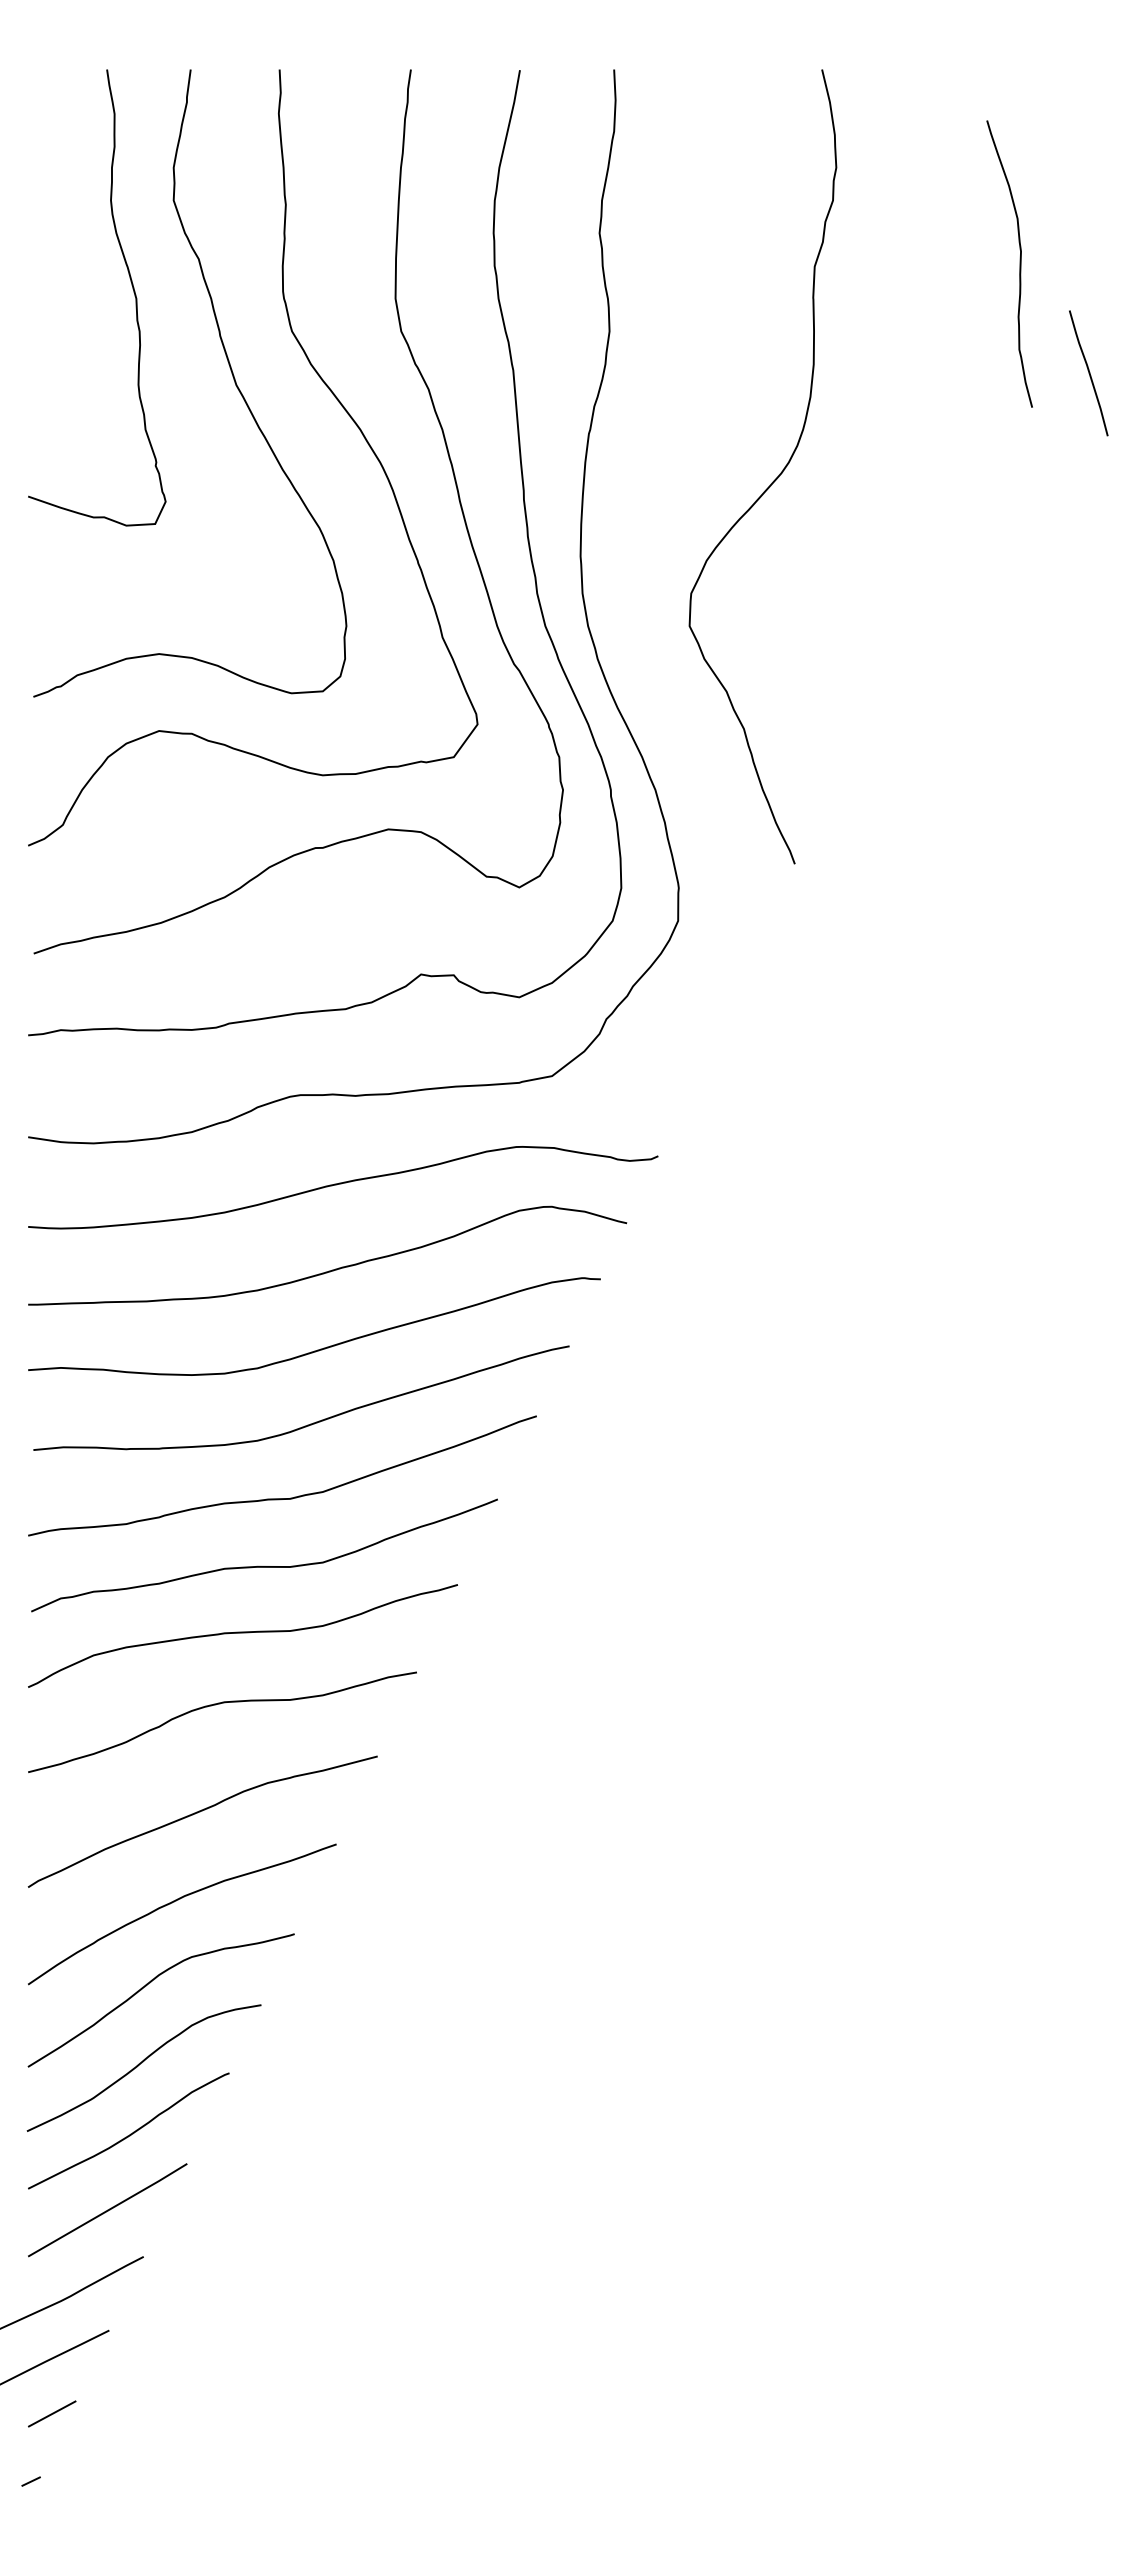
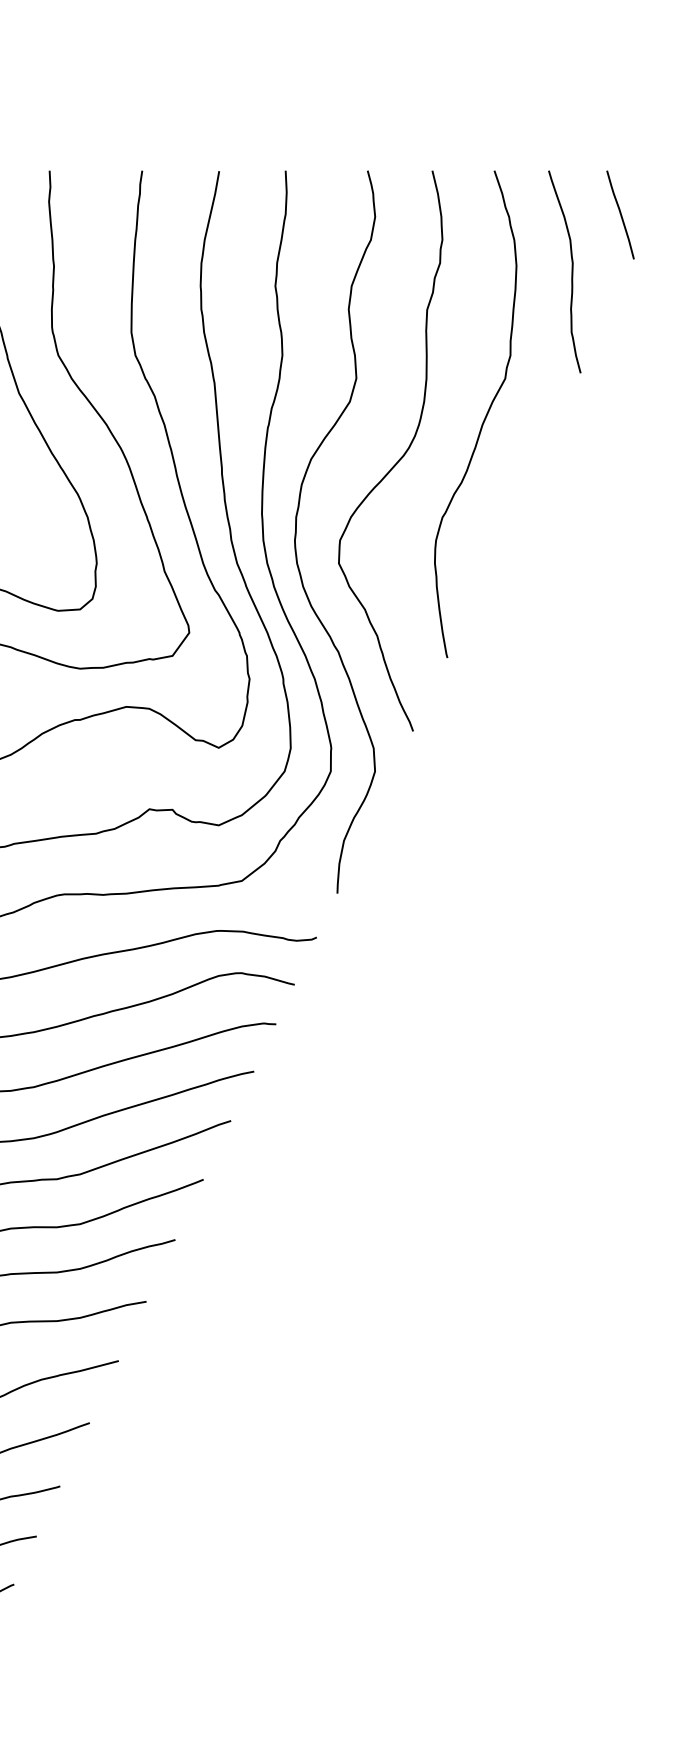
curve: (1019, 263) -> (571, 271), moved
curve: (1088, 373) -> (620, 215), moved
curve: (895, 421) -> (484, 419), added
curve: (629, 581) -> (296, 531), added

